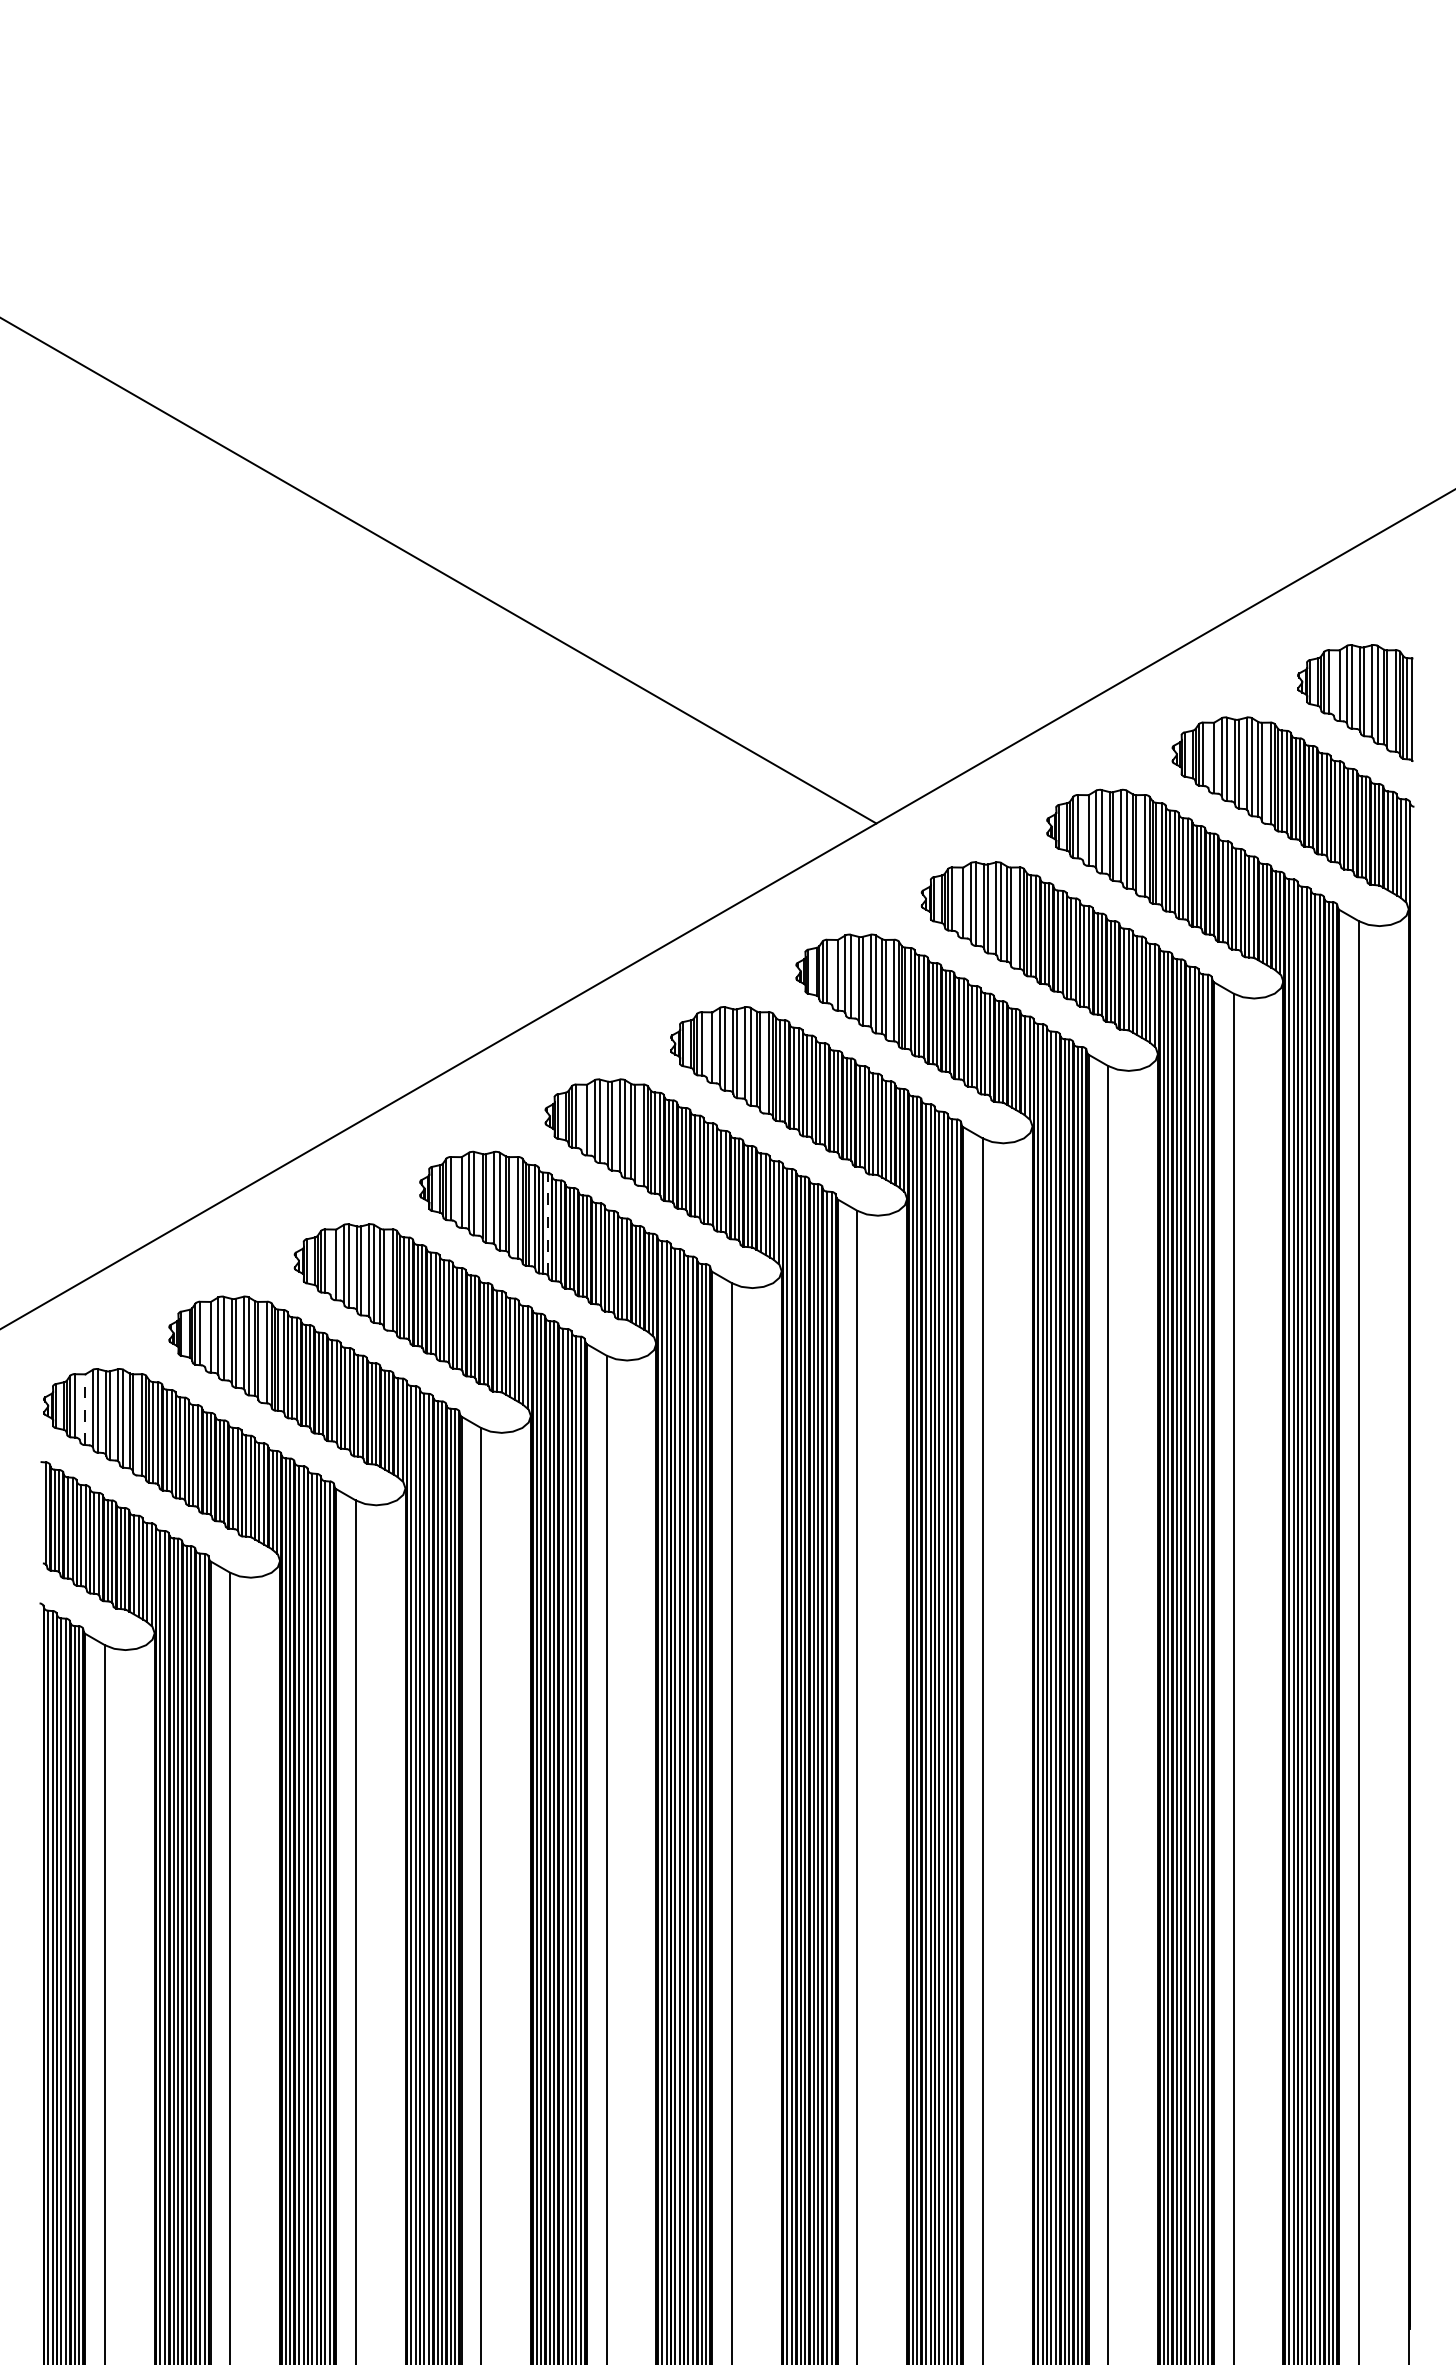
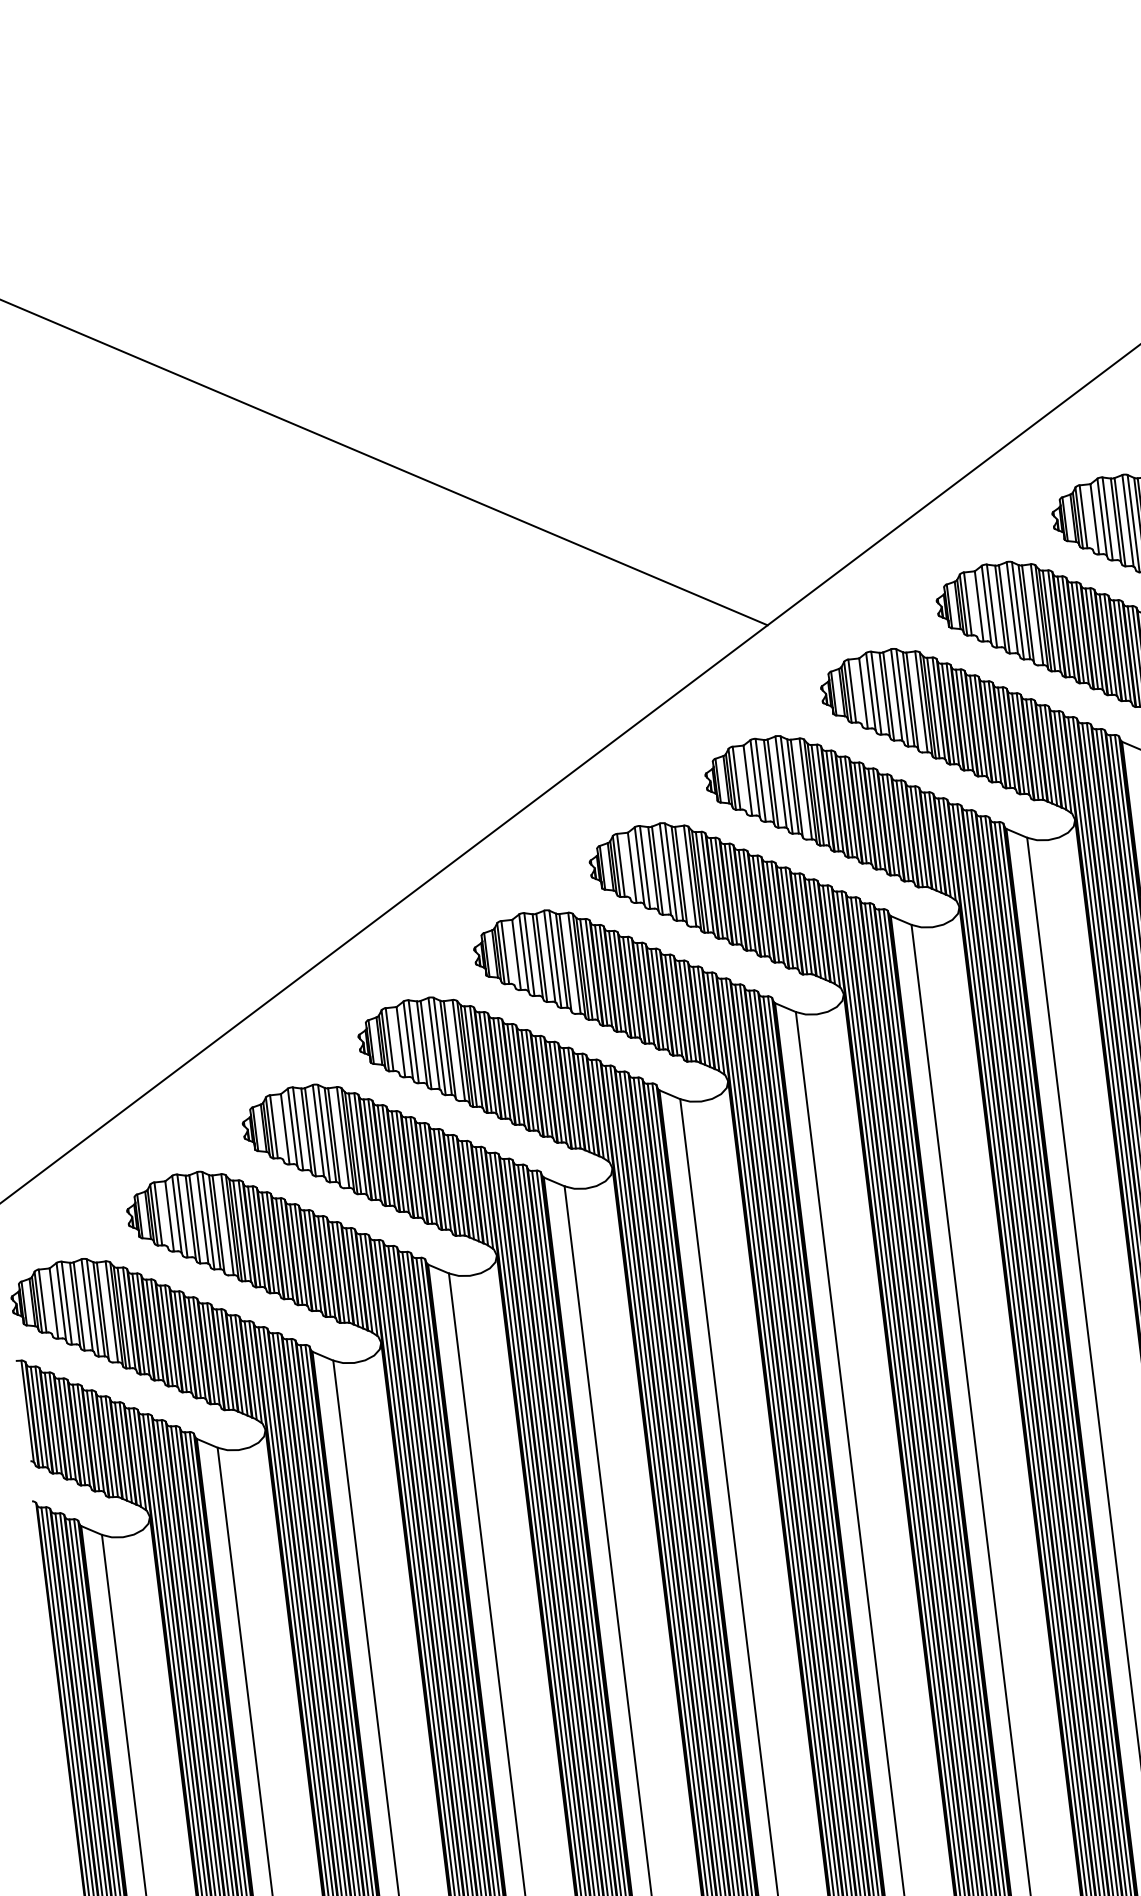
line: (547, 1223) -> (489, 1062), dashed -> solid
line: (85, 1409) -> (53, 1303), dashed -> solid

